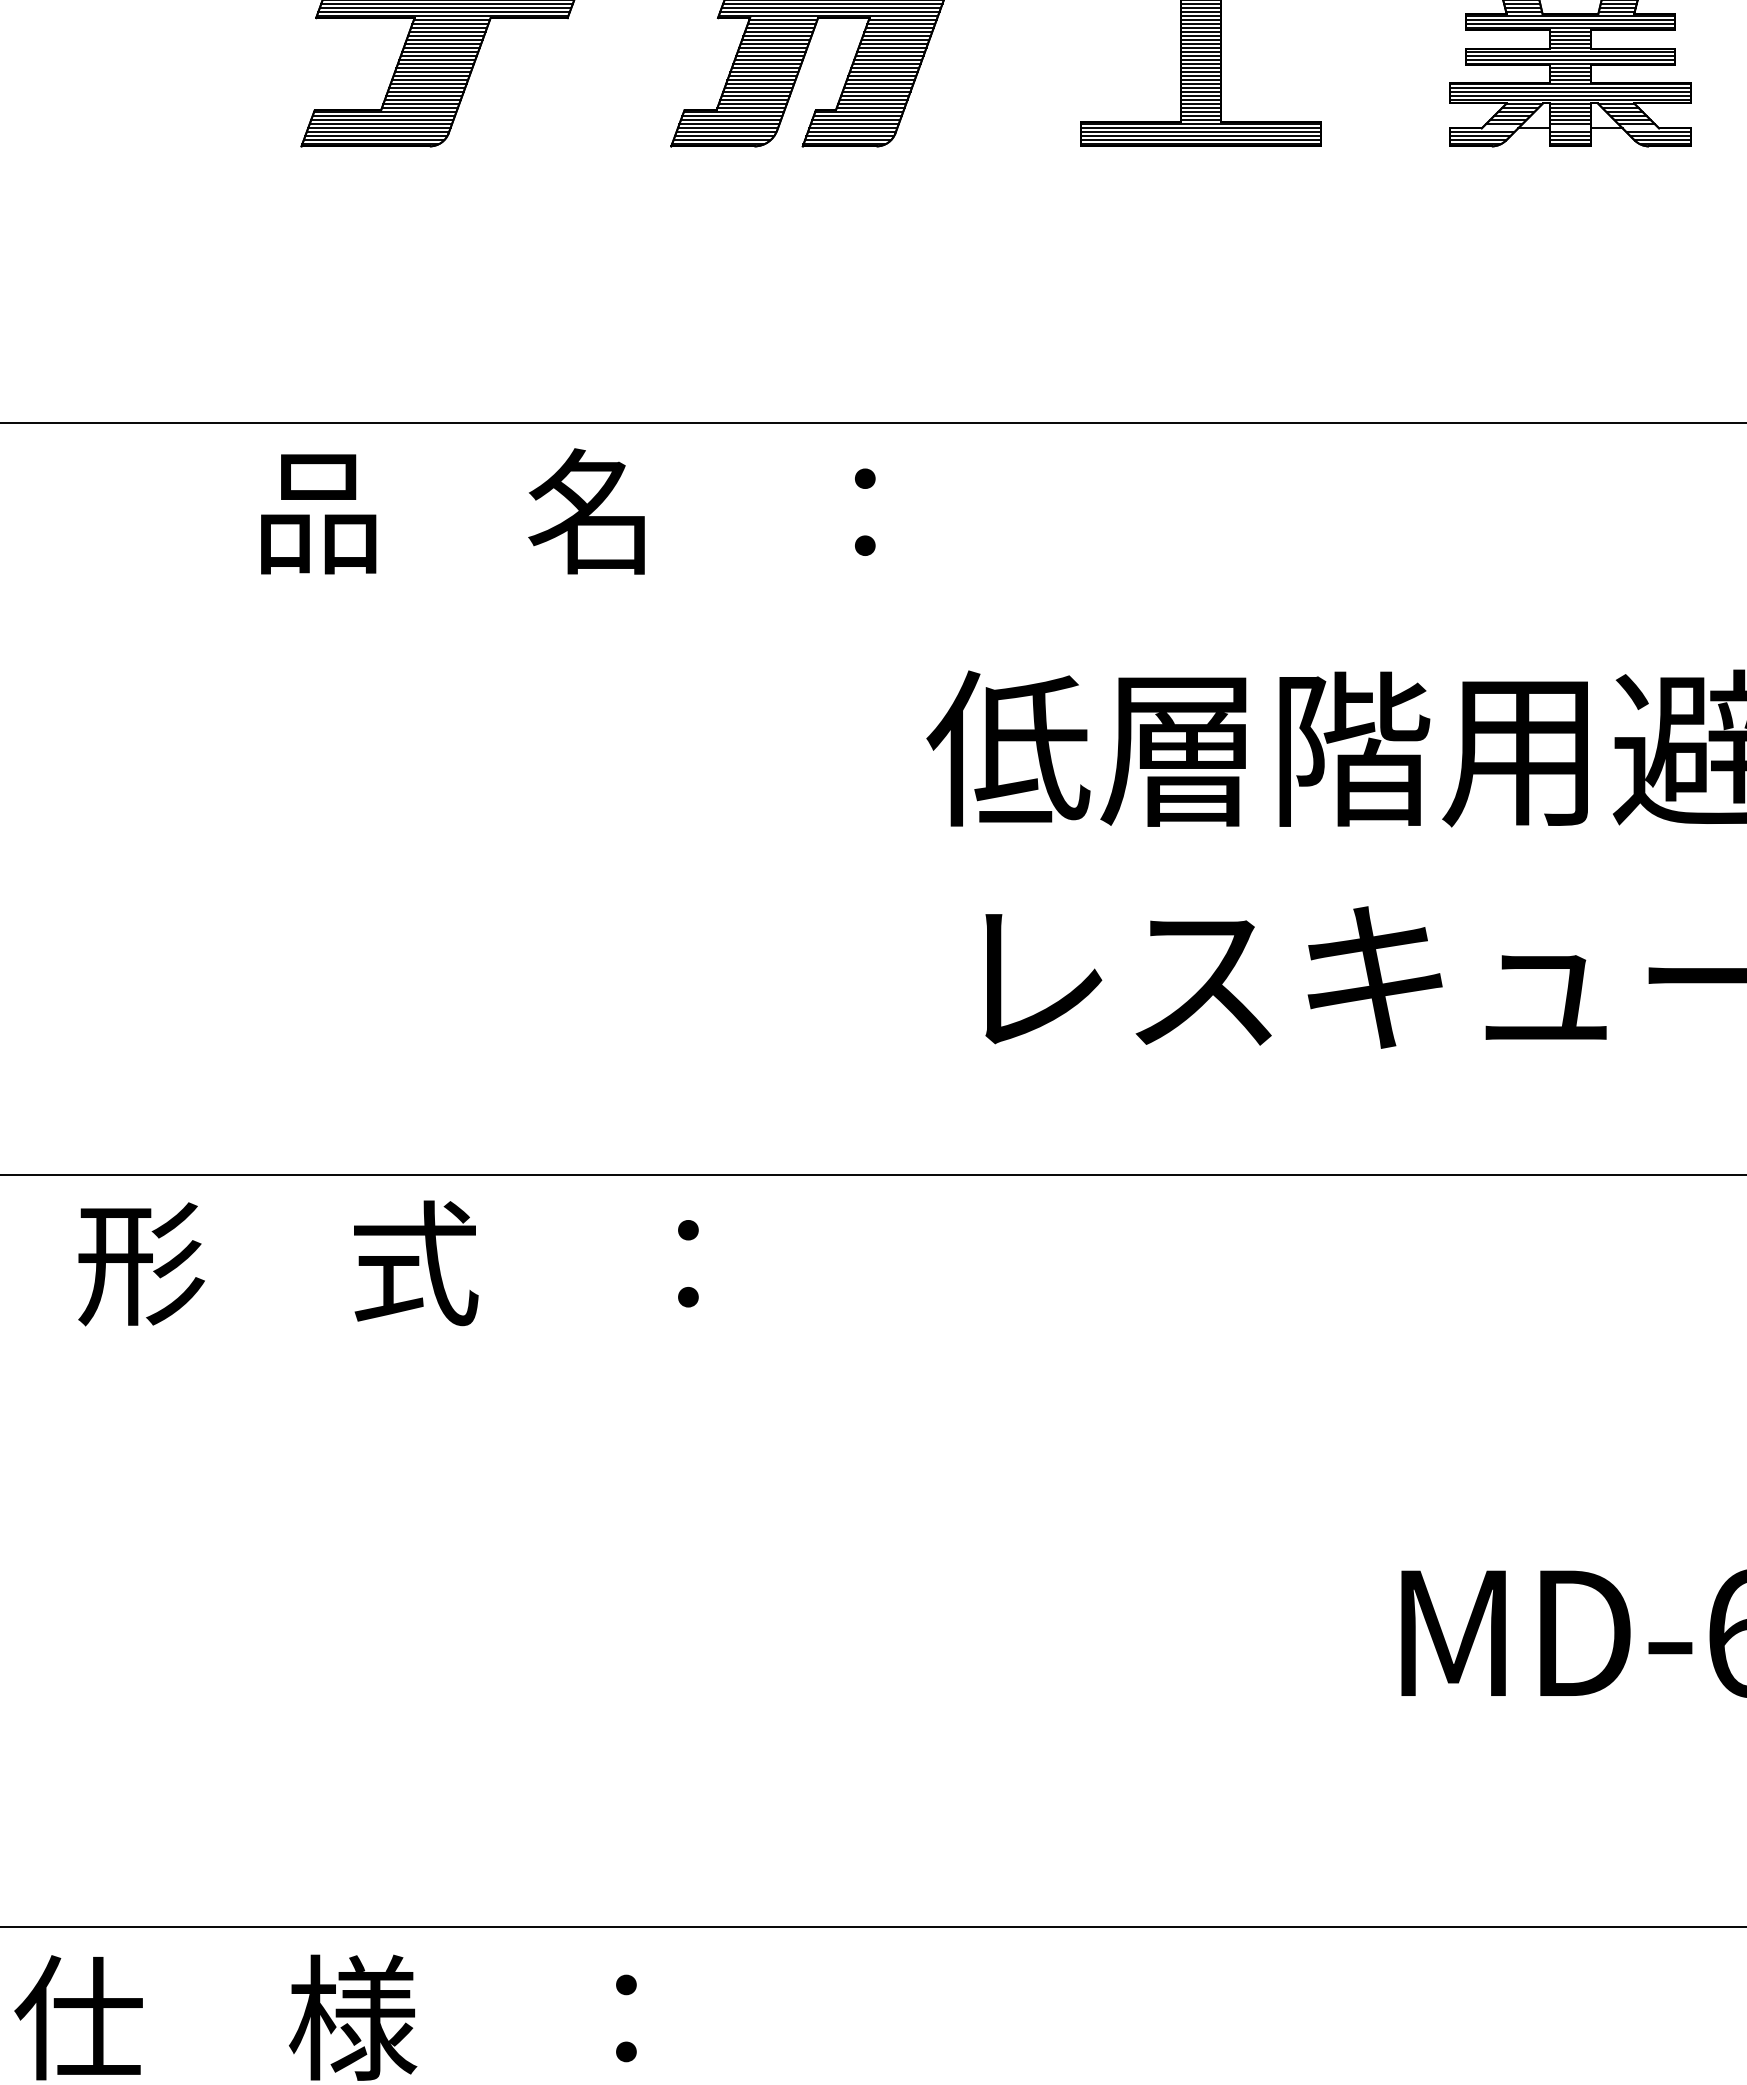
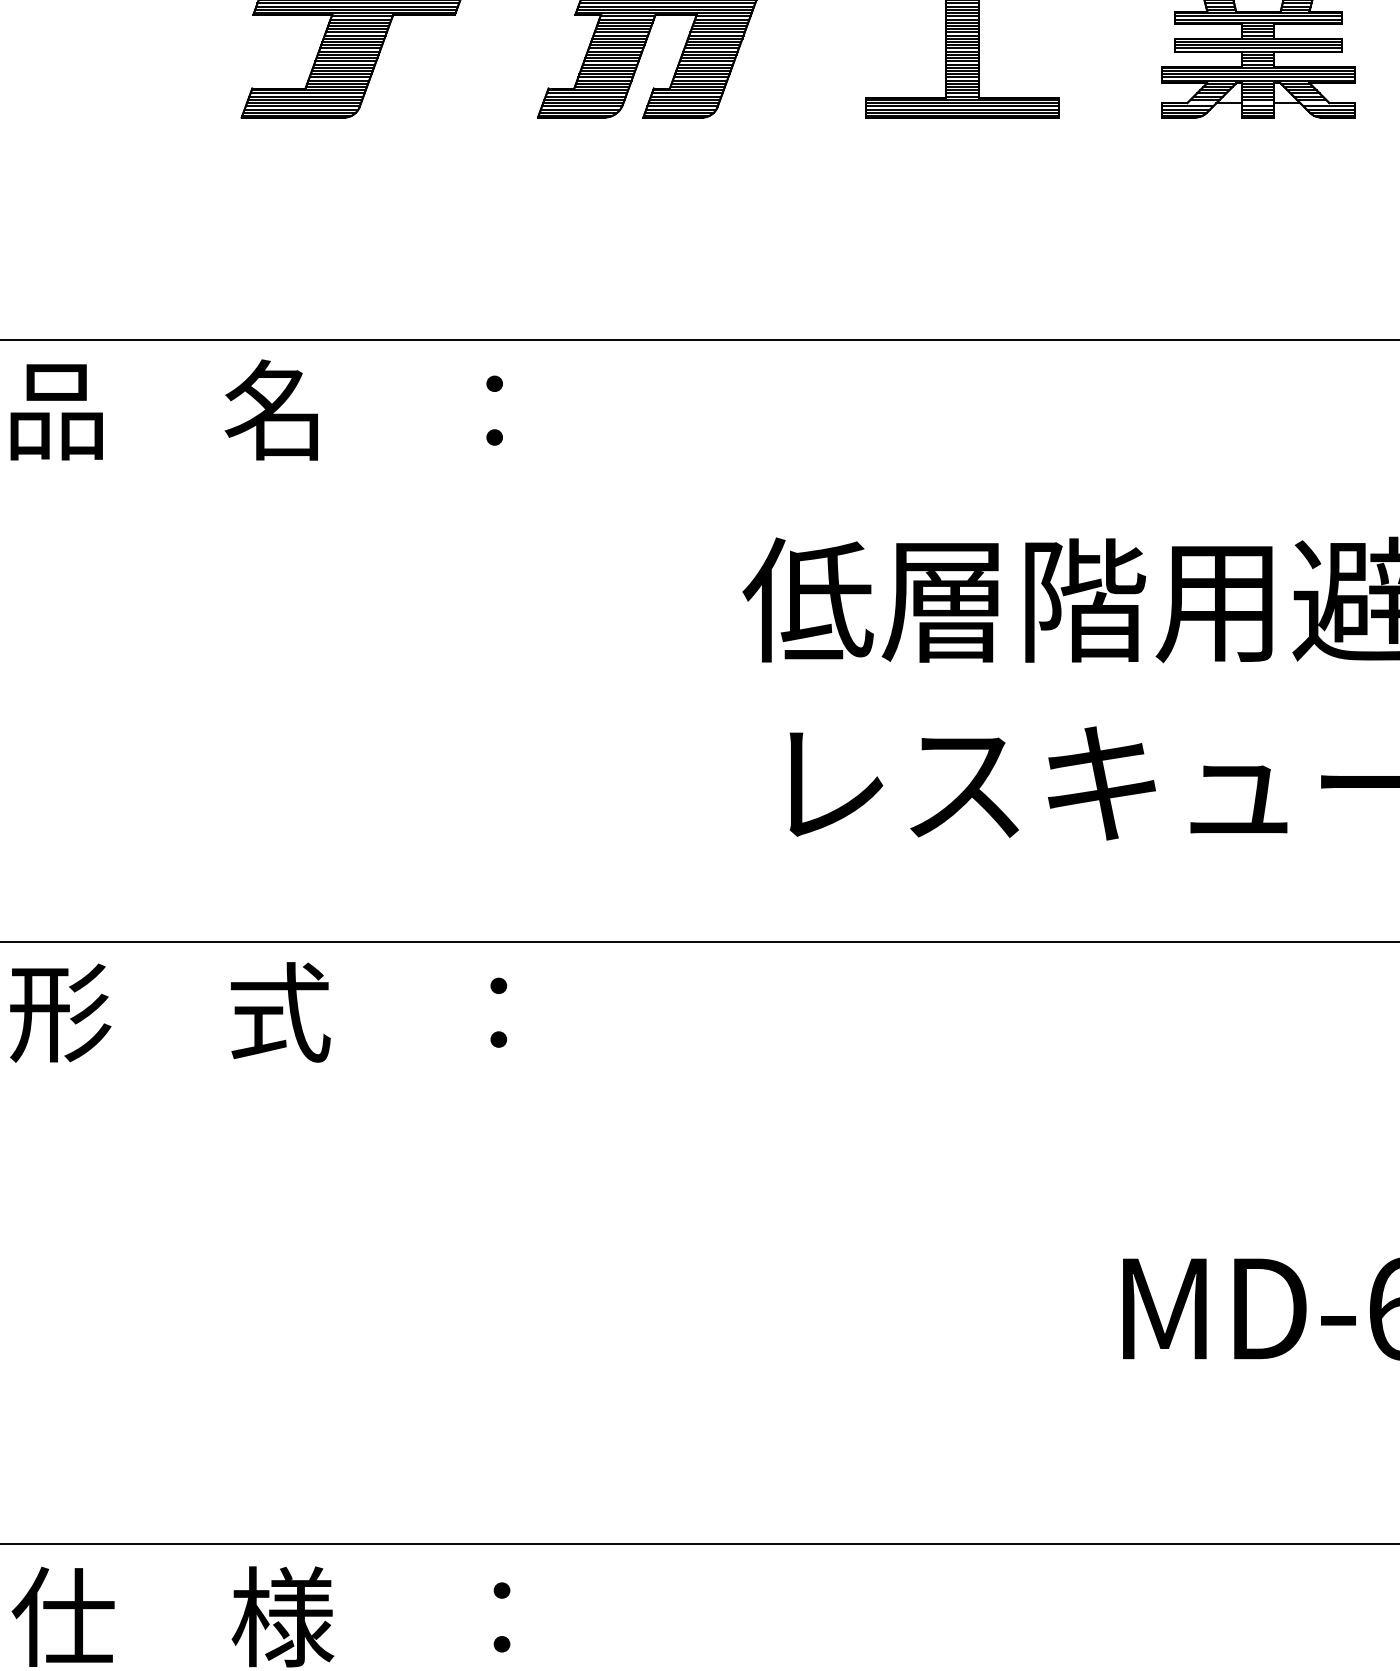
text: (568, 511) -> (256, 410), moved
text: (388, 1263) -> (258, 1012), moved

